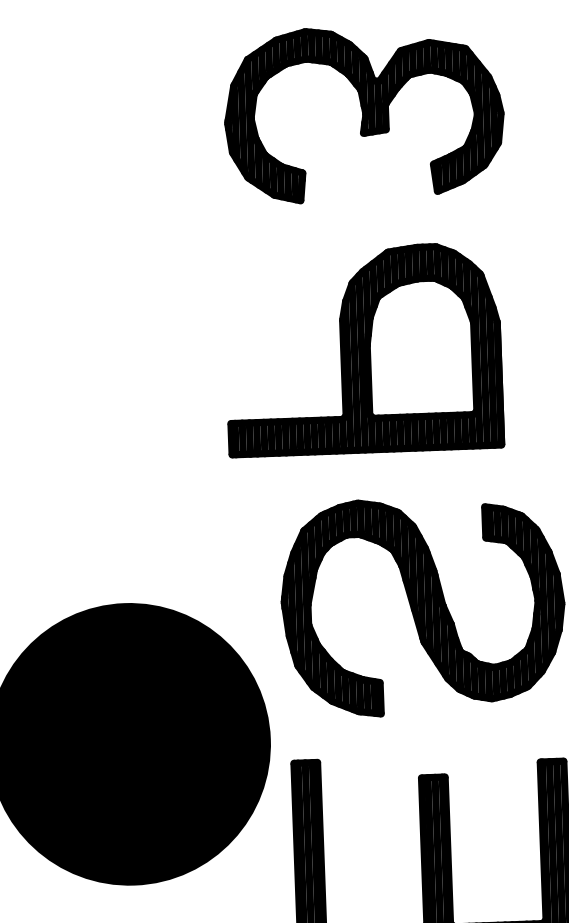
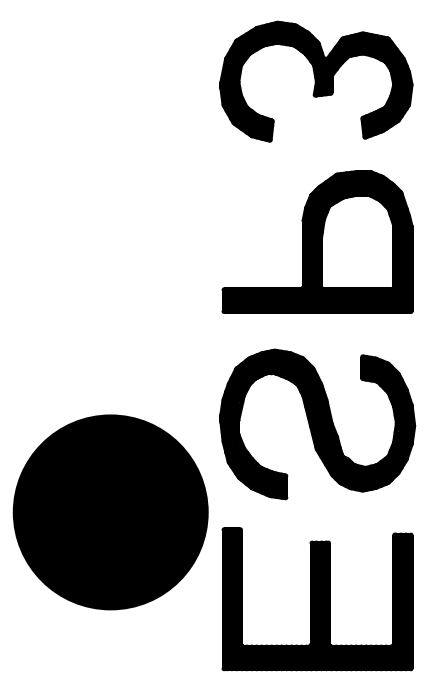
part: (364, 113) -> (316, 81), moved
part: (363, 349) -> (317, 241), moved

